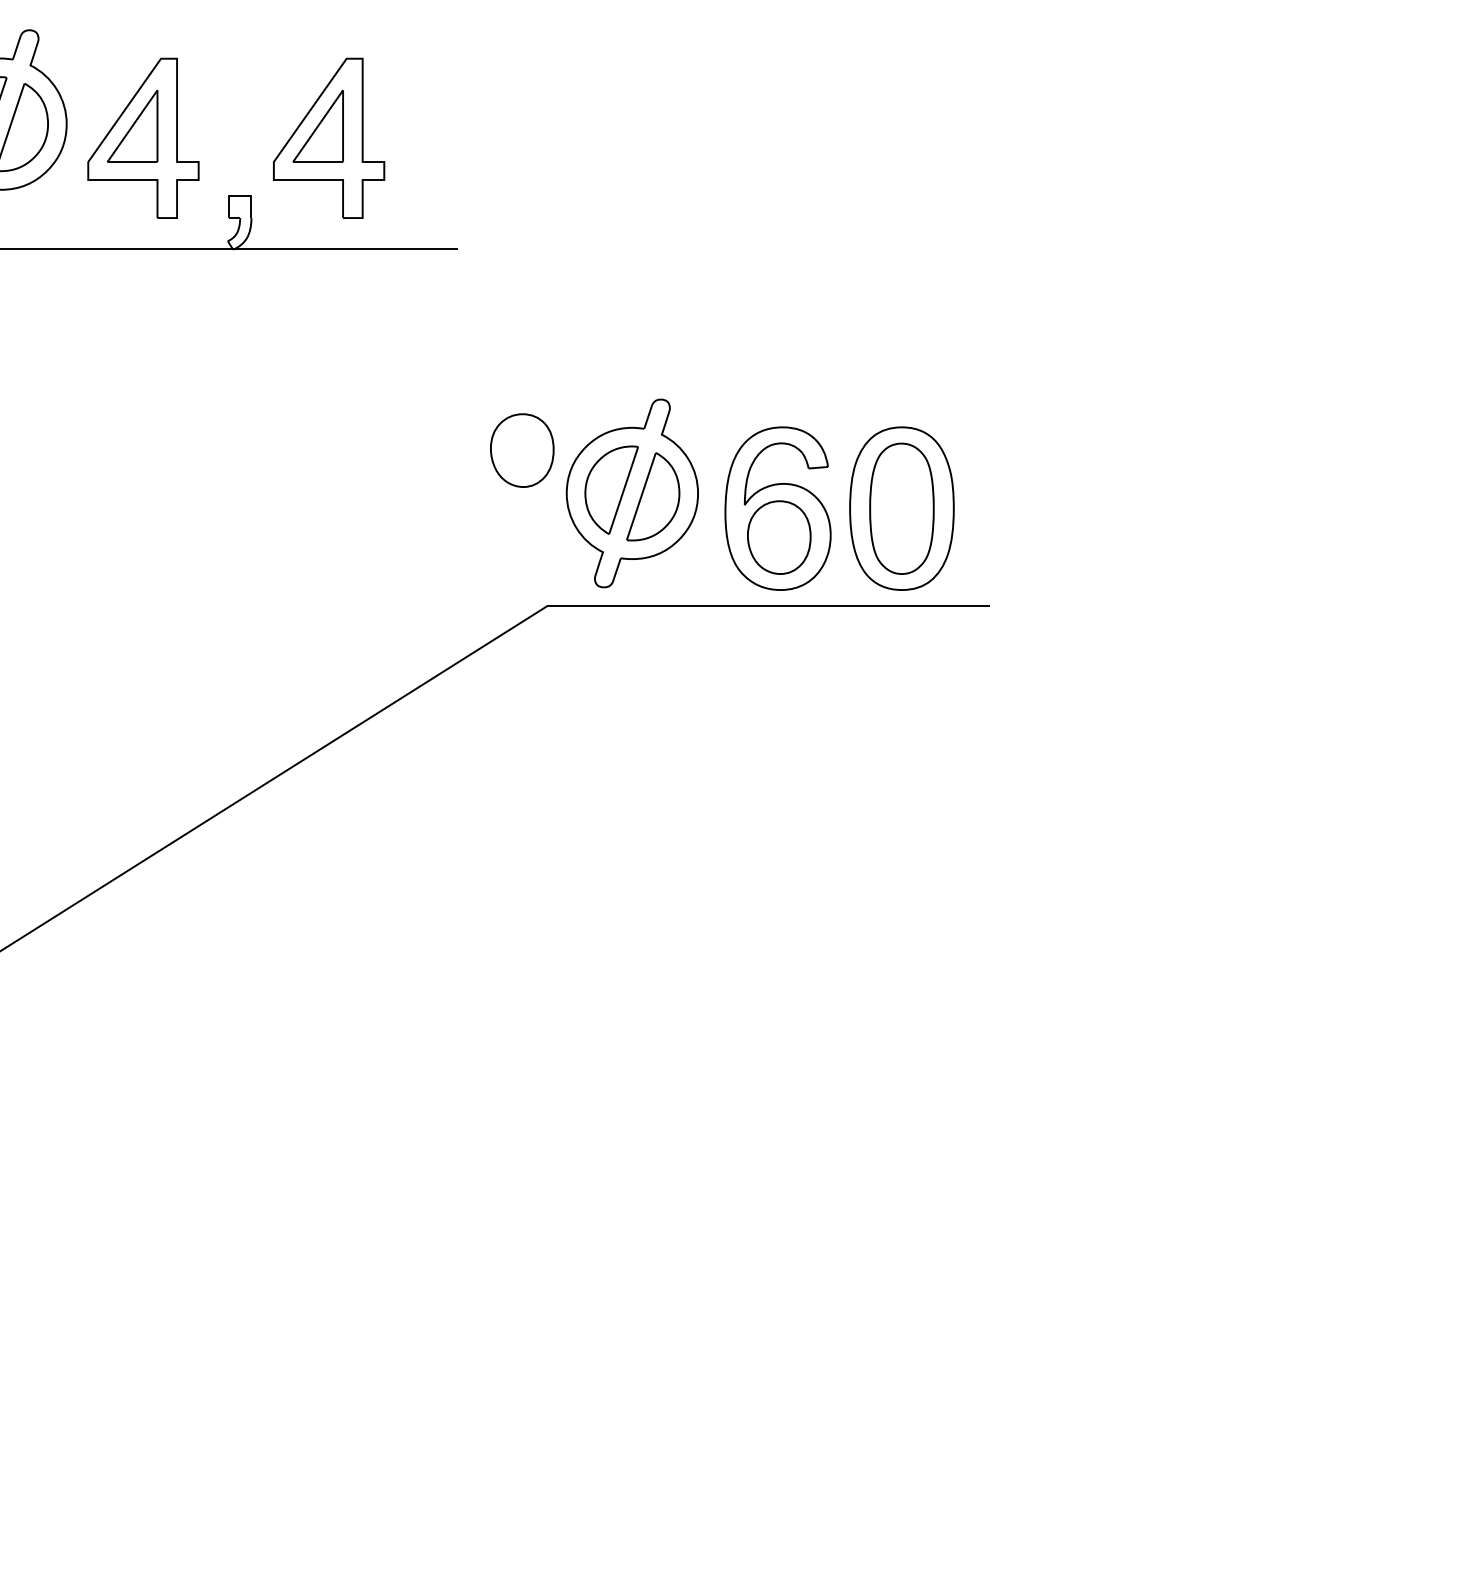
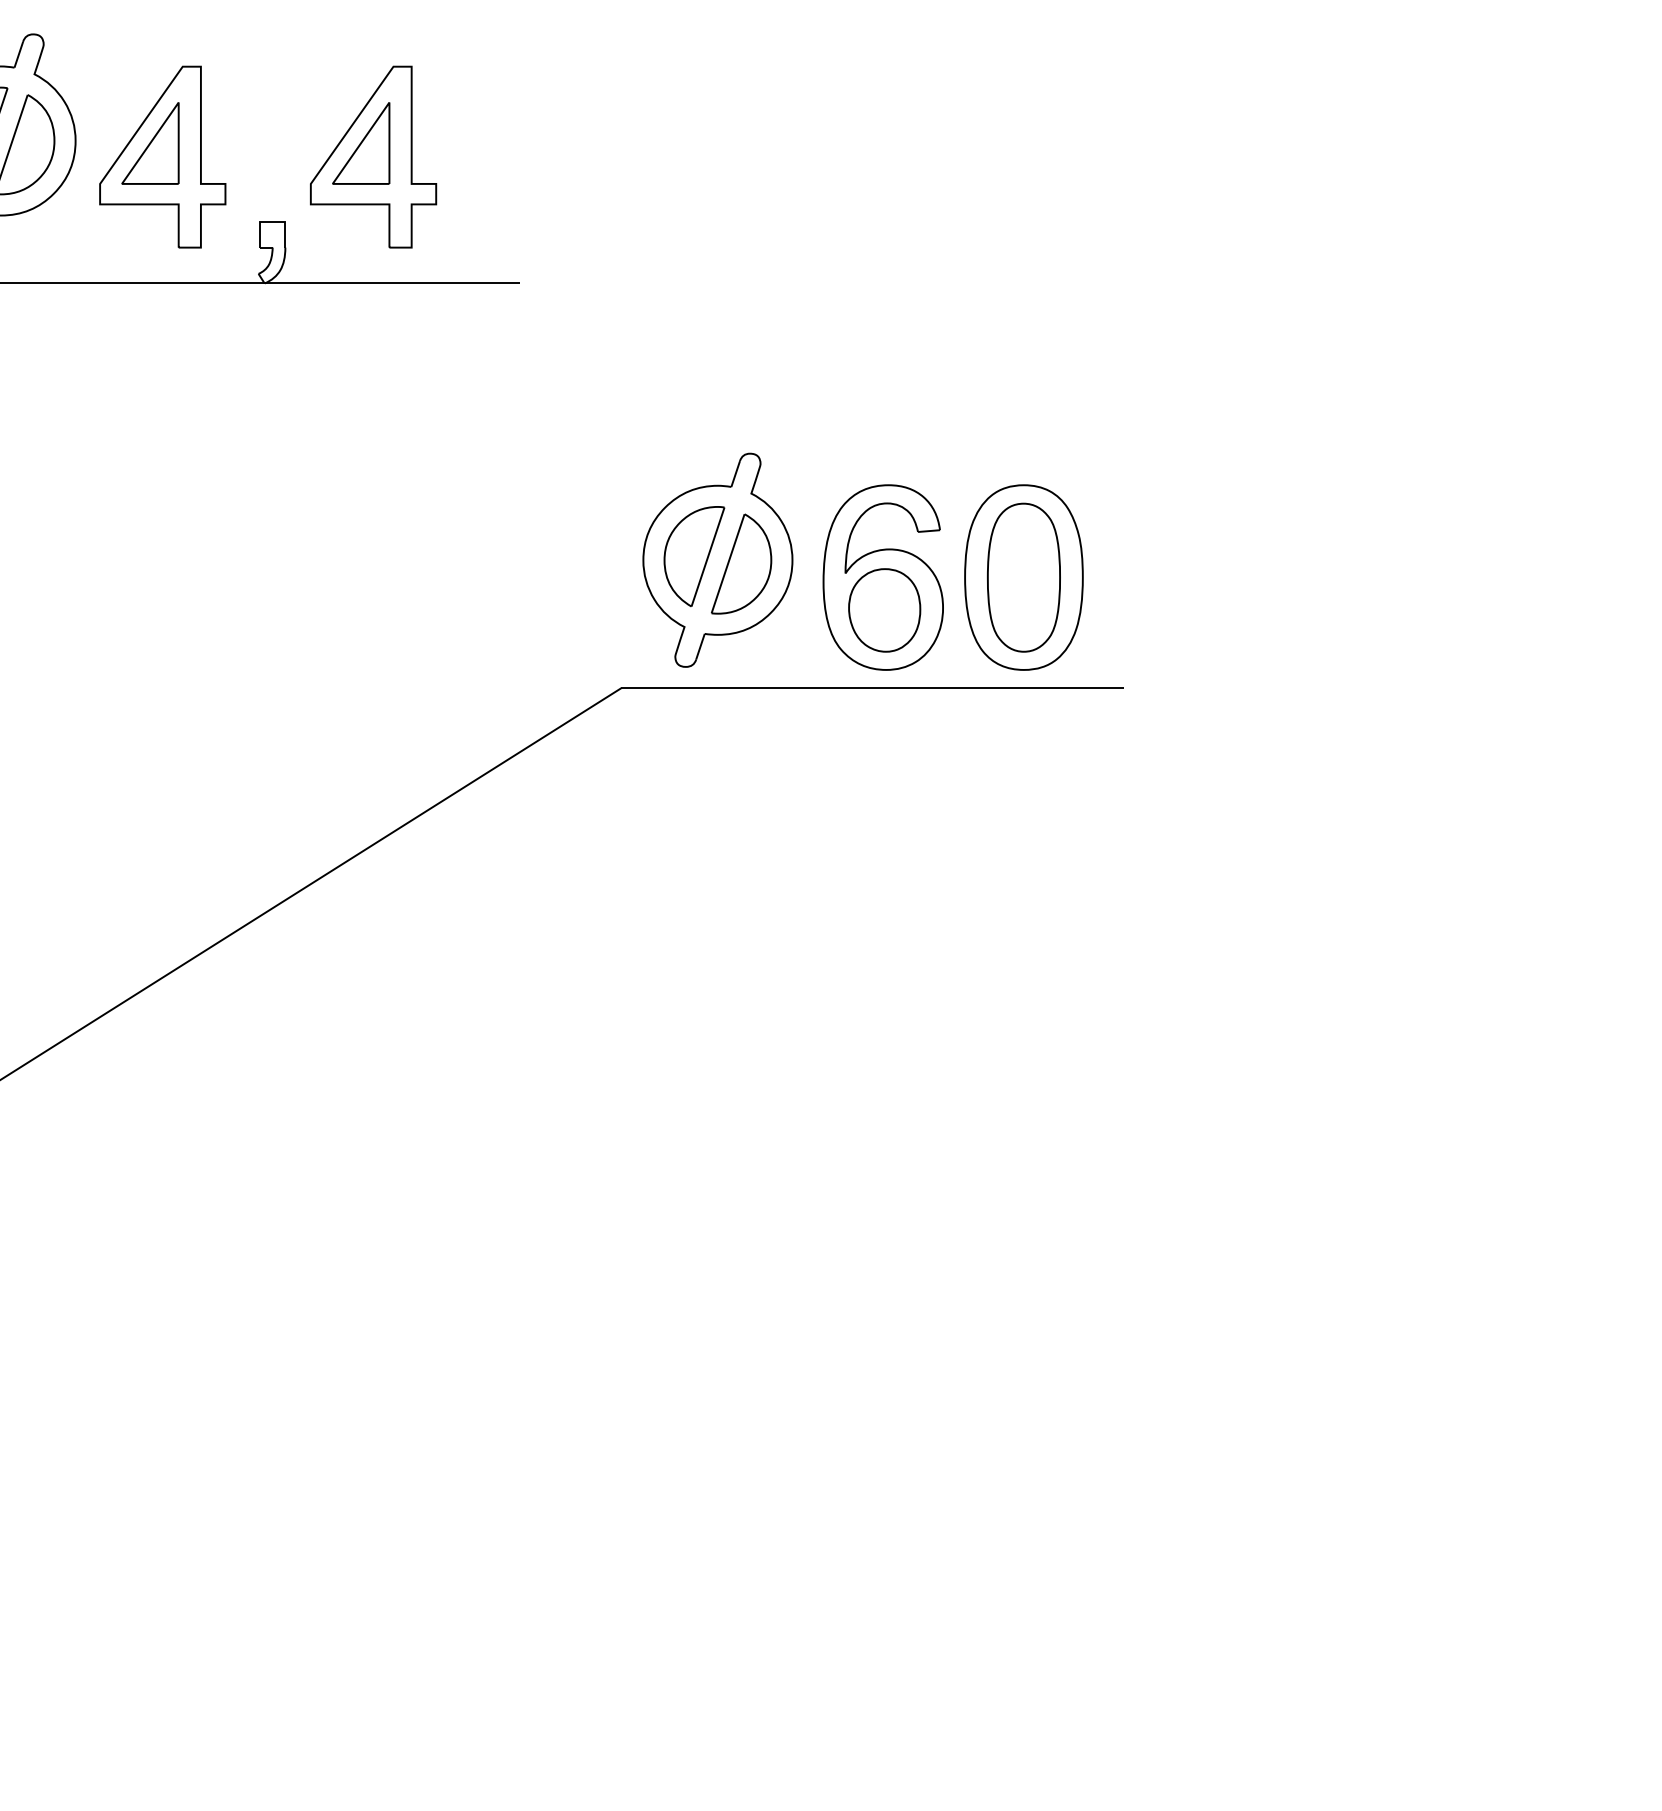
part: (522, 450) -> (593, 511), removed

